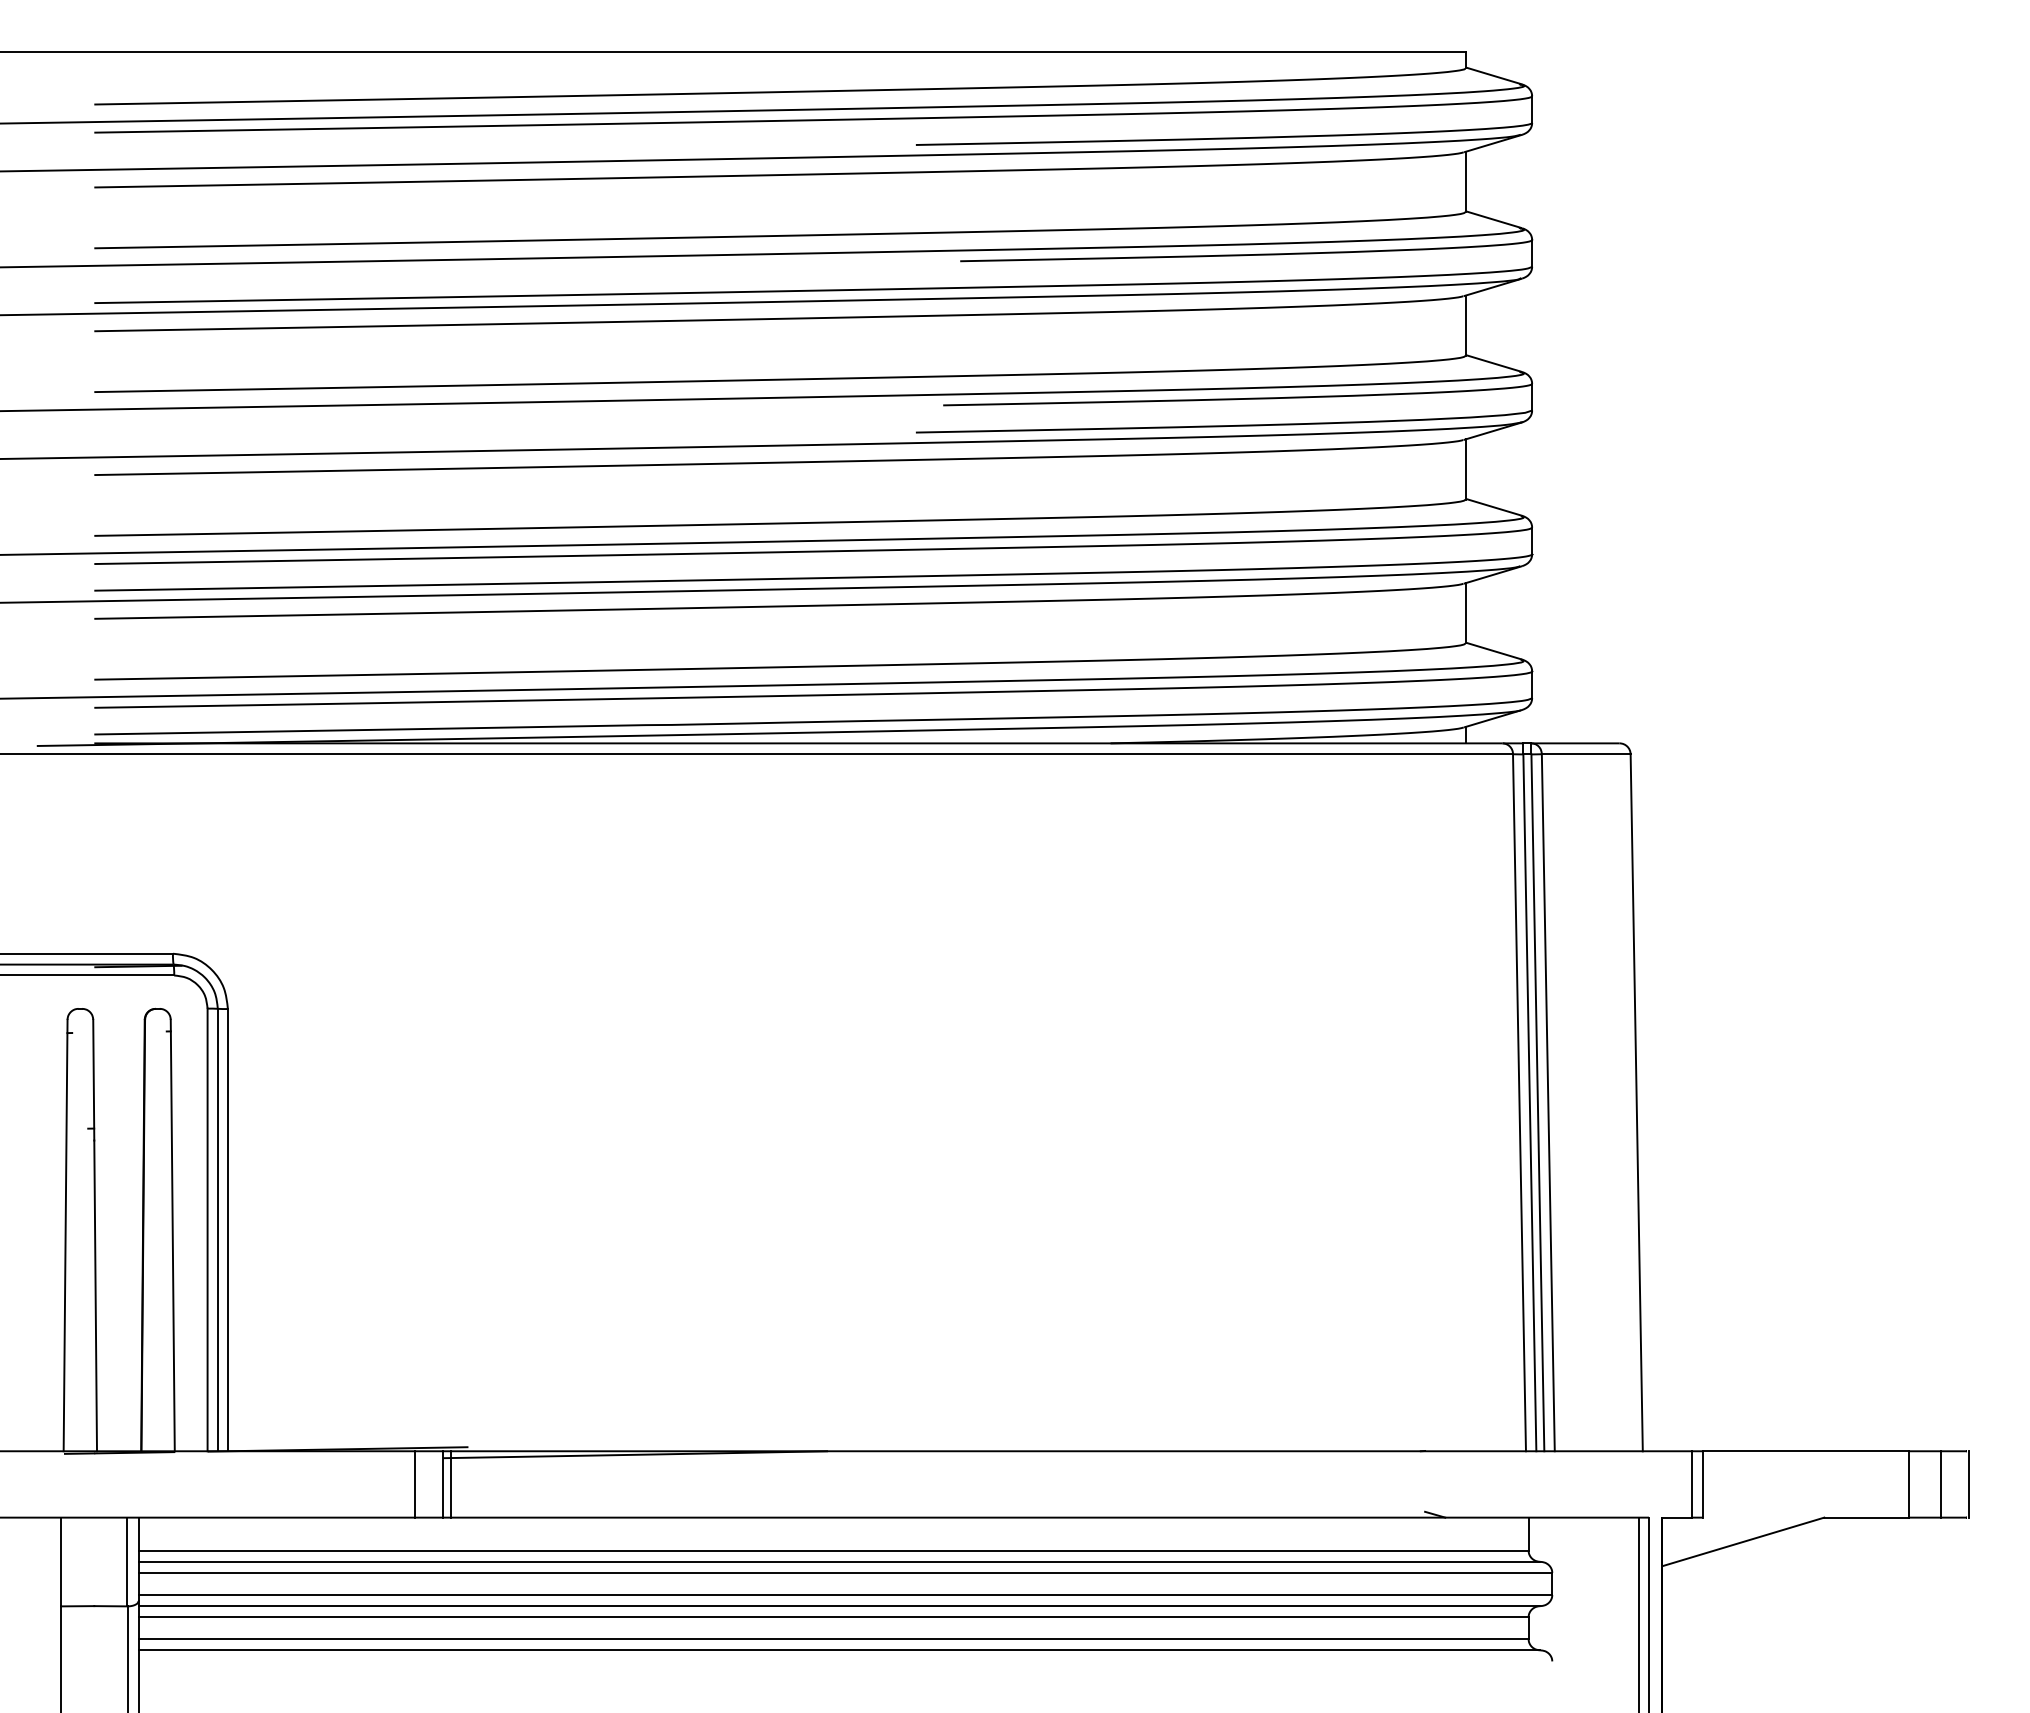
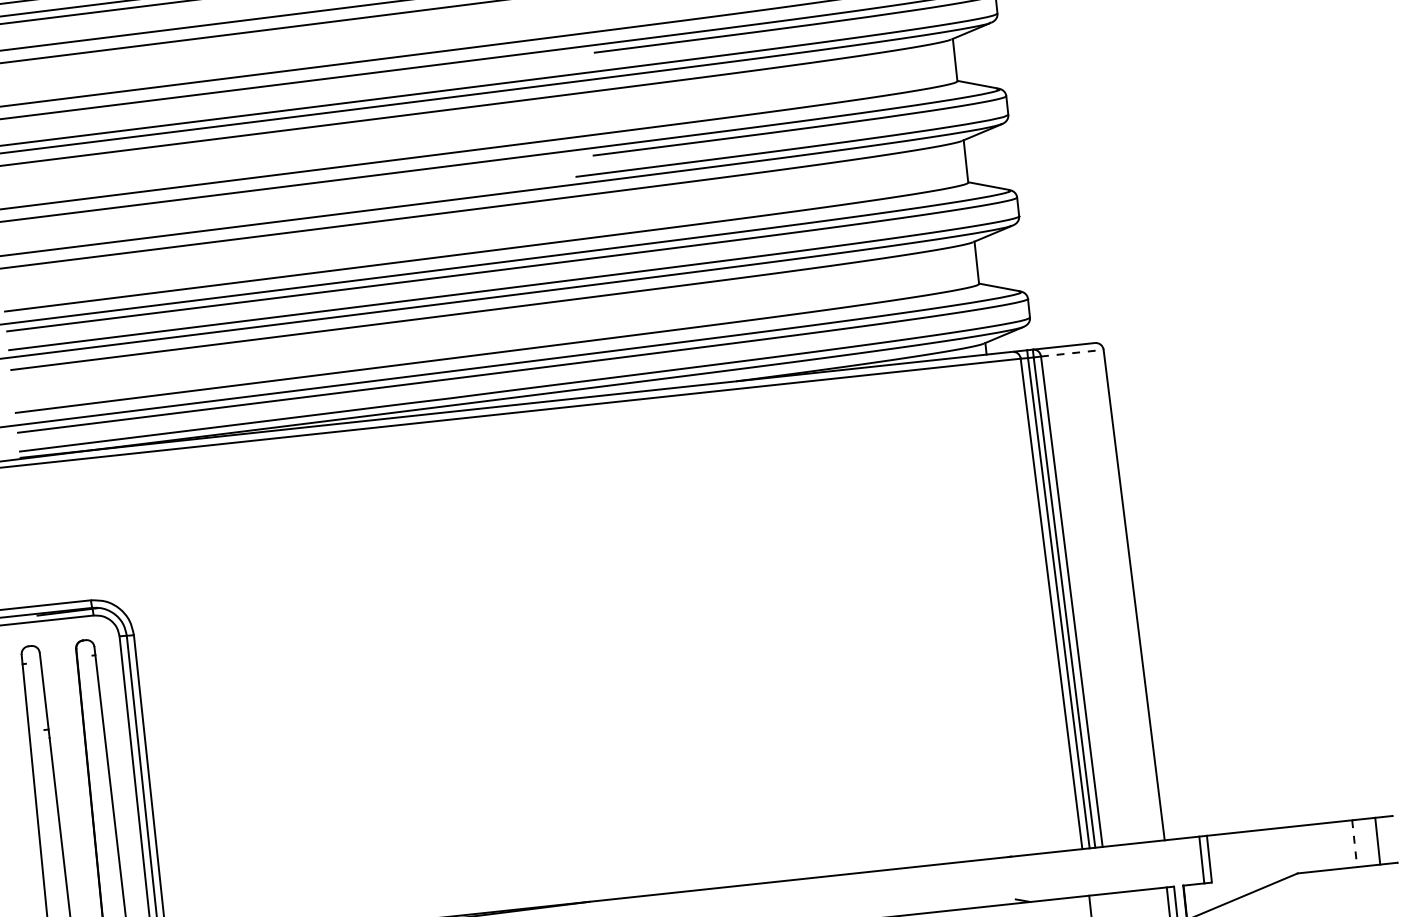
line: (1586, 754) -> (1072, 353), solid -> dashed
line: (1908, 1484) -> (1354, 843), solid -> dashed
line: (1969, 1484) -> (1397, 839), removed

